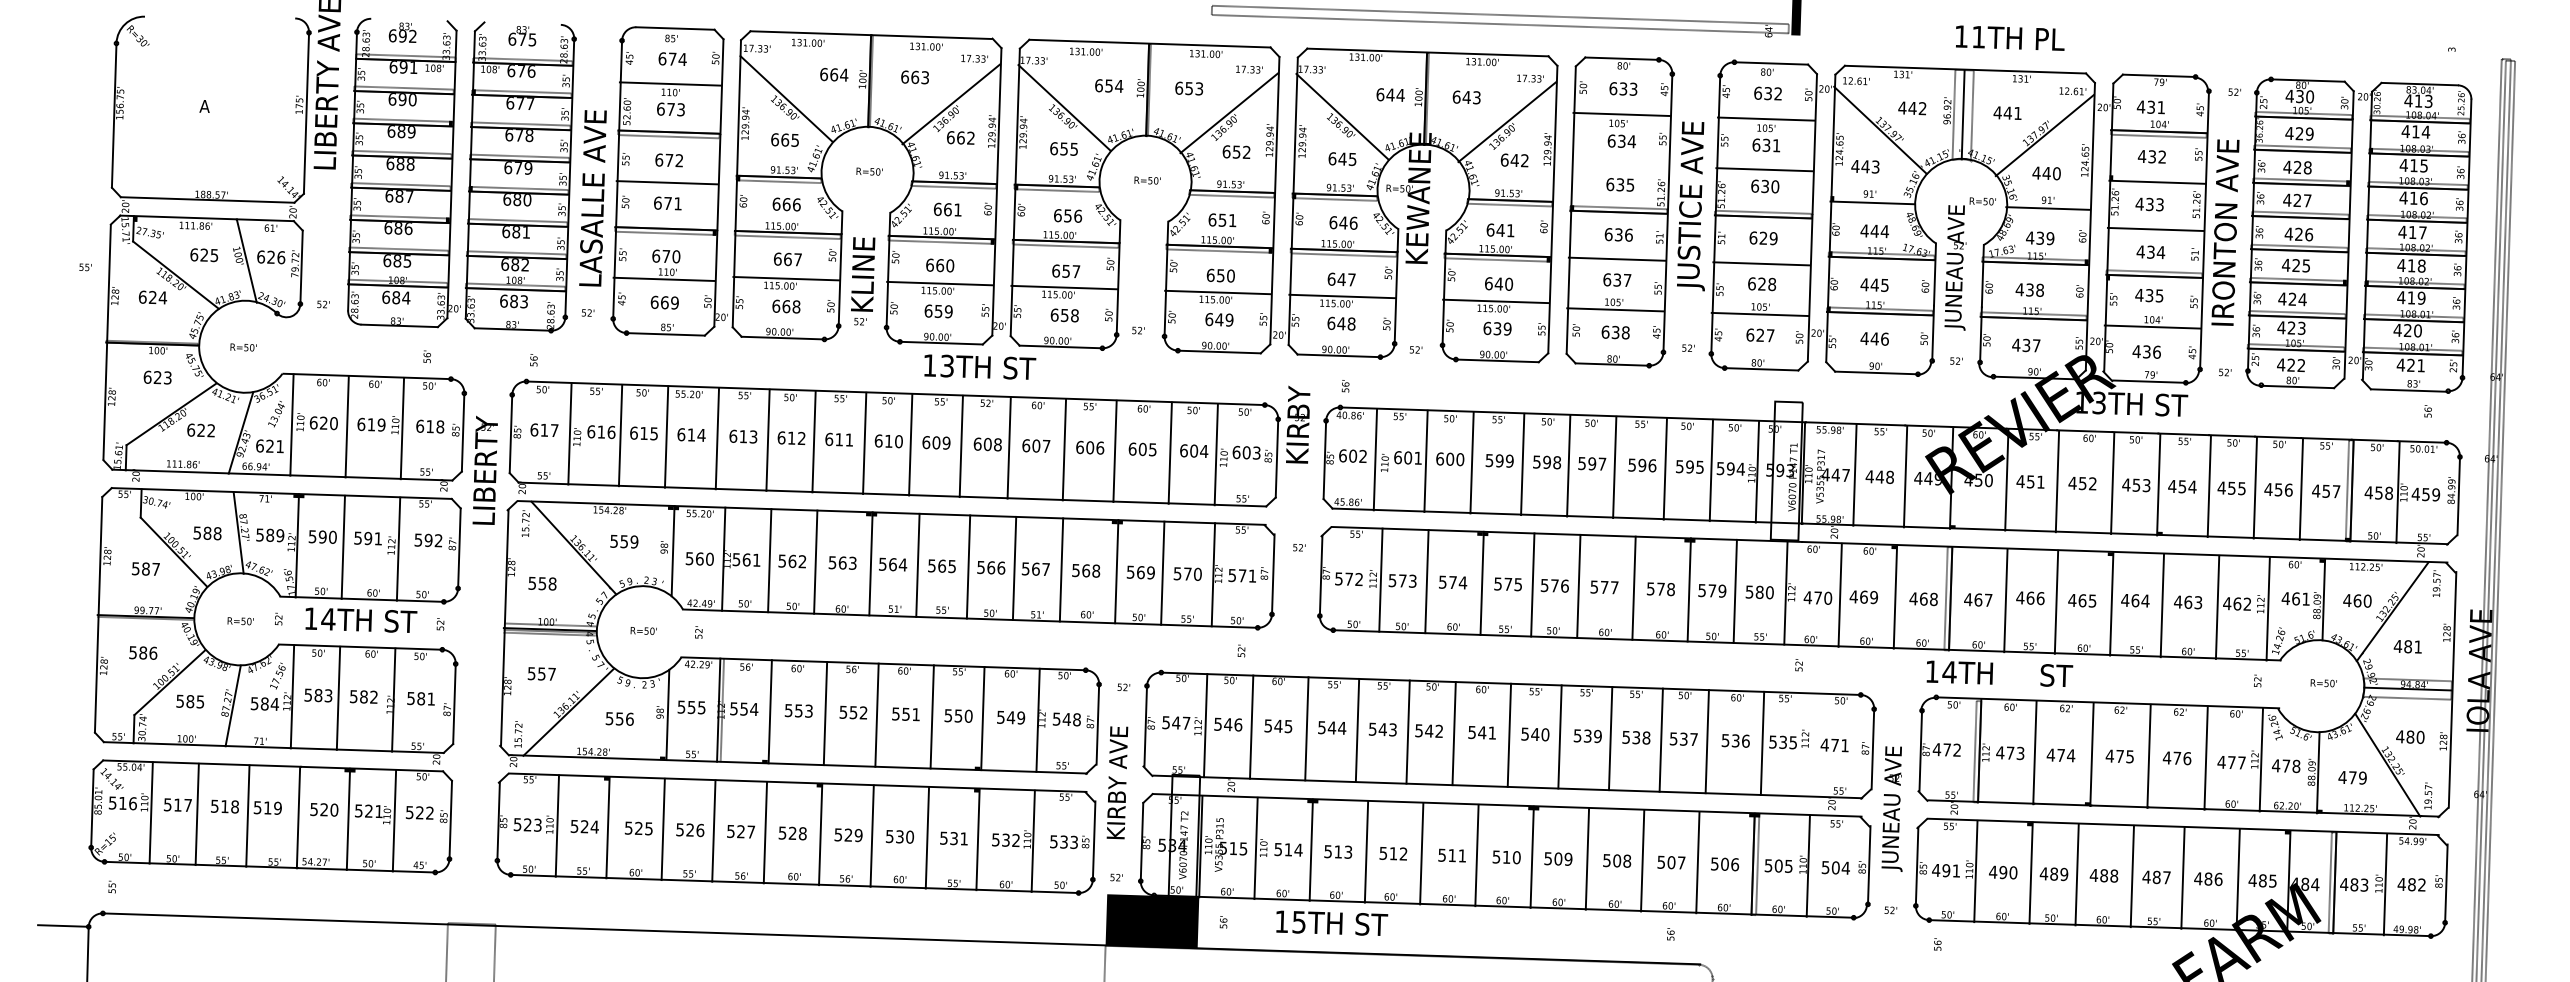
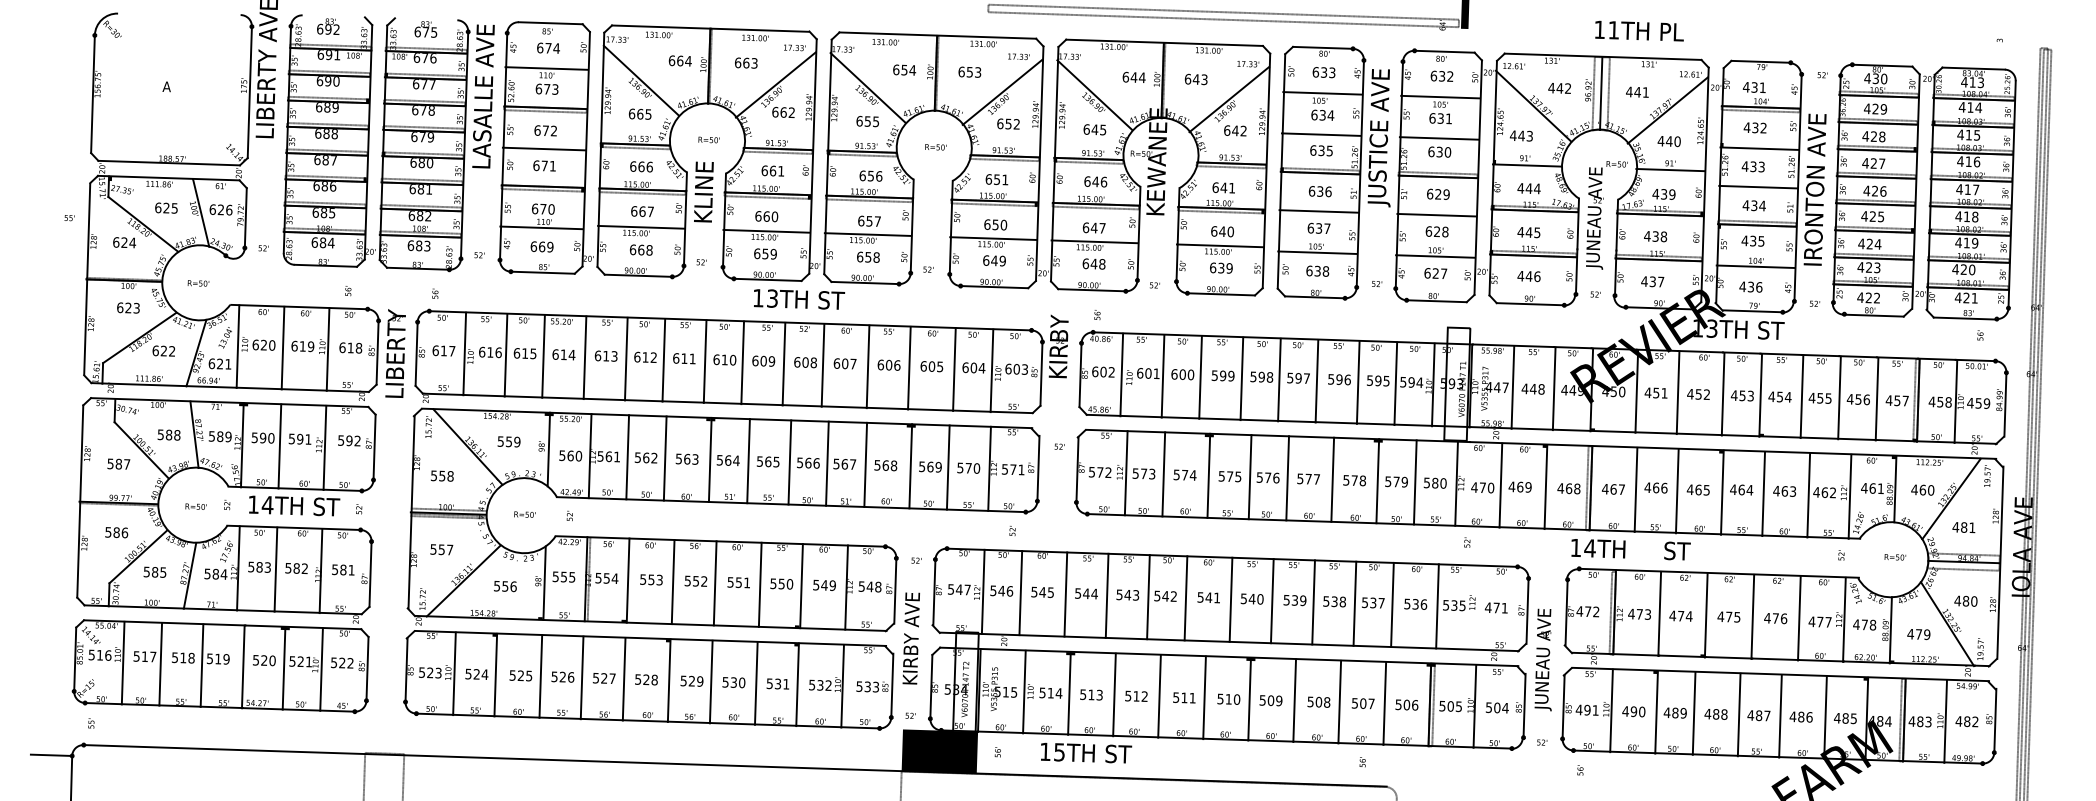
line: (1619, 164) -> (1320, 134), added
text: (592, 198) -> (483, 96), moved
text: (1690, 206) -> (1378, 138), moved
text: (863, 274) -> (704, 192), moved
text: (484, 469) -> (395, 352), moved

